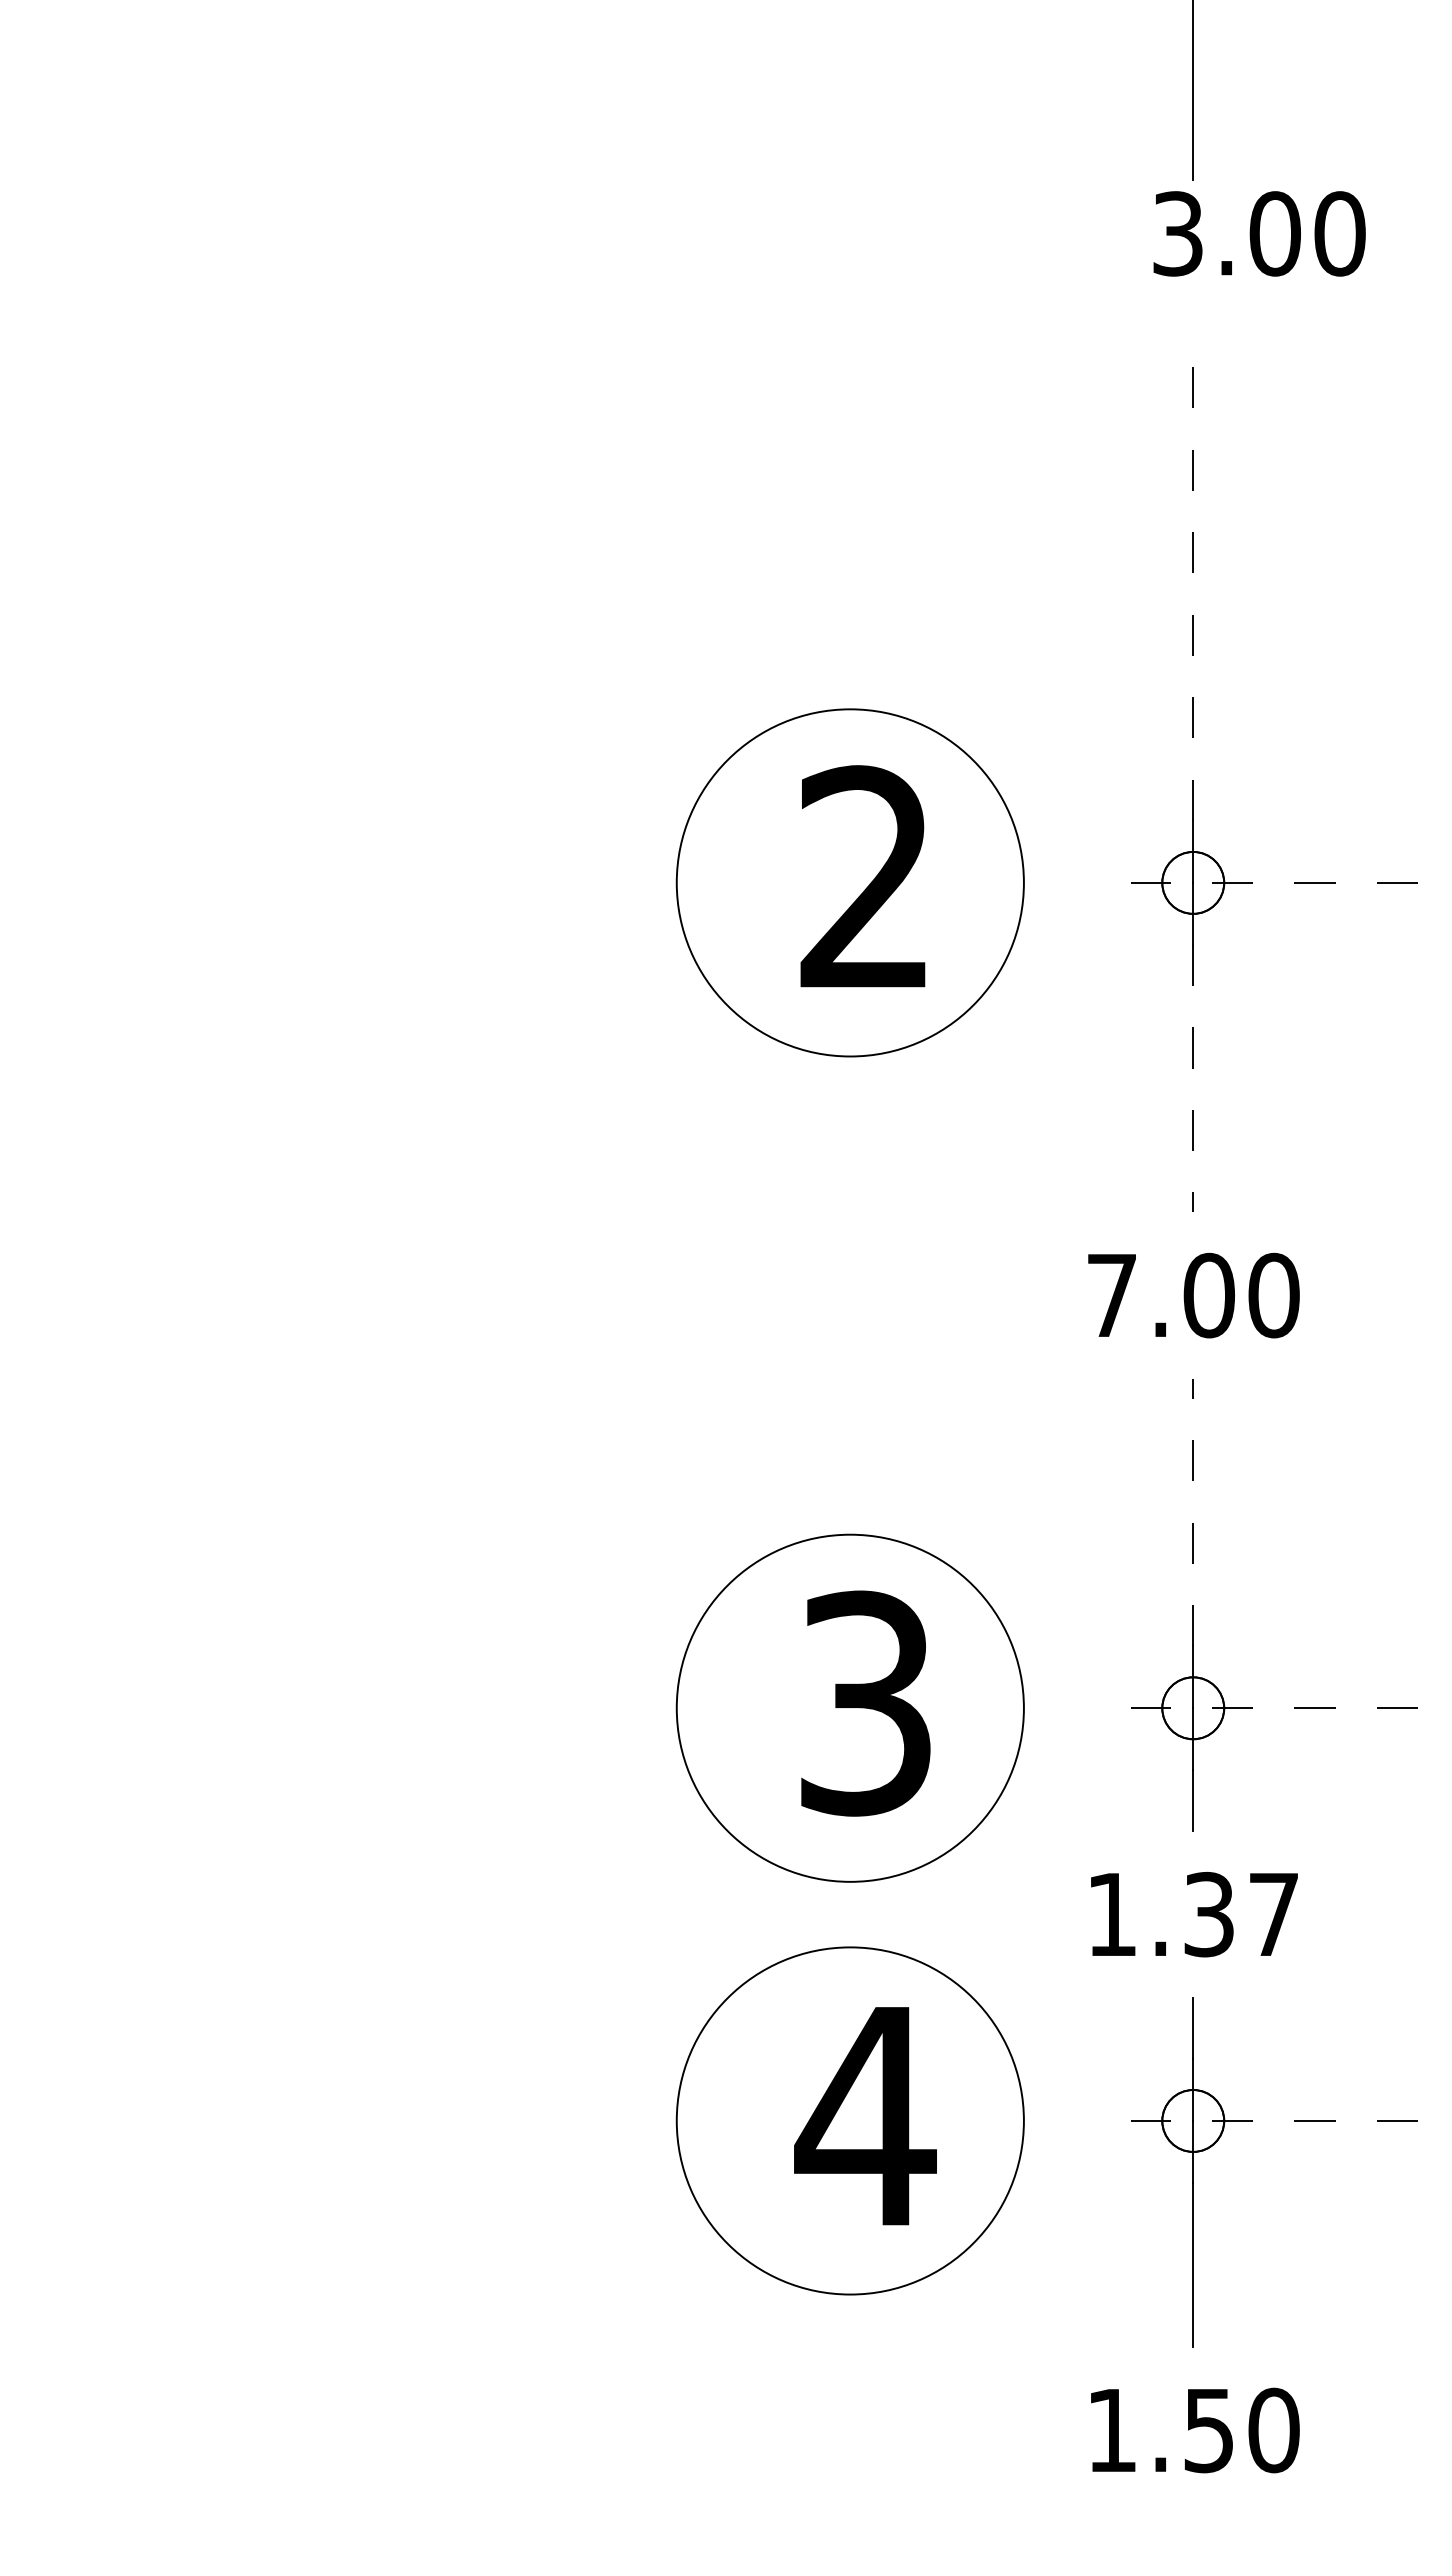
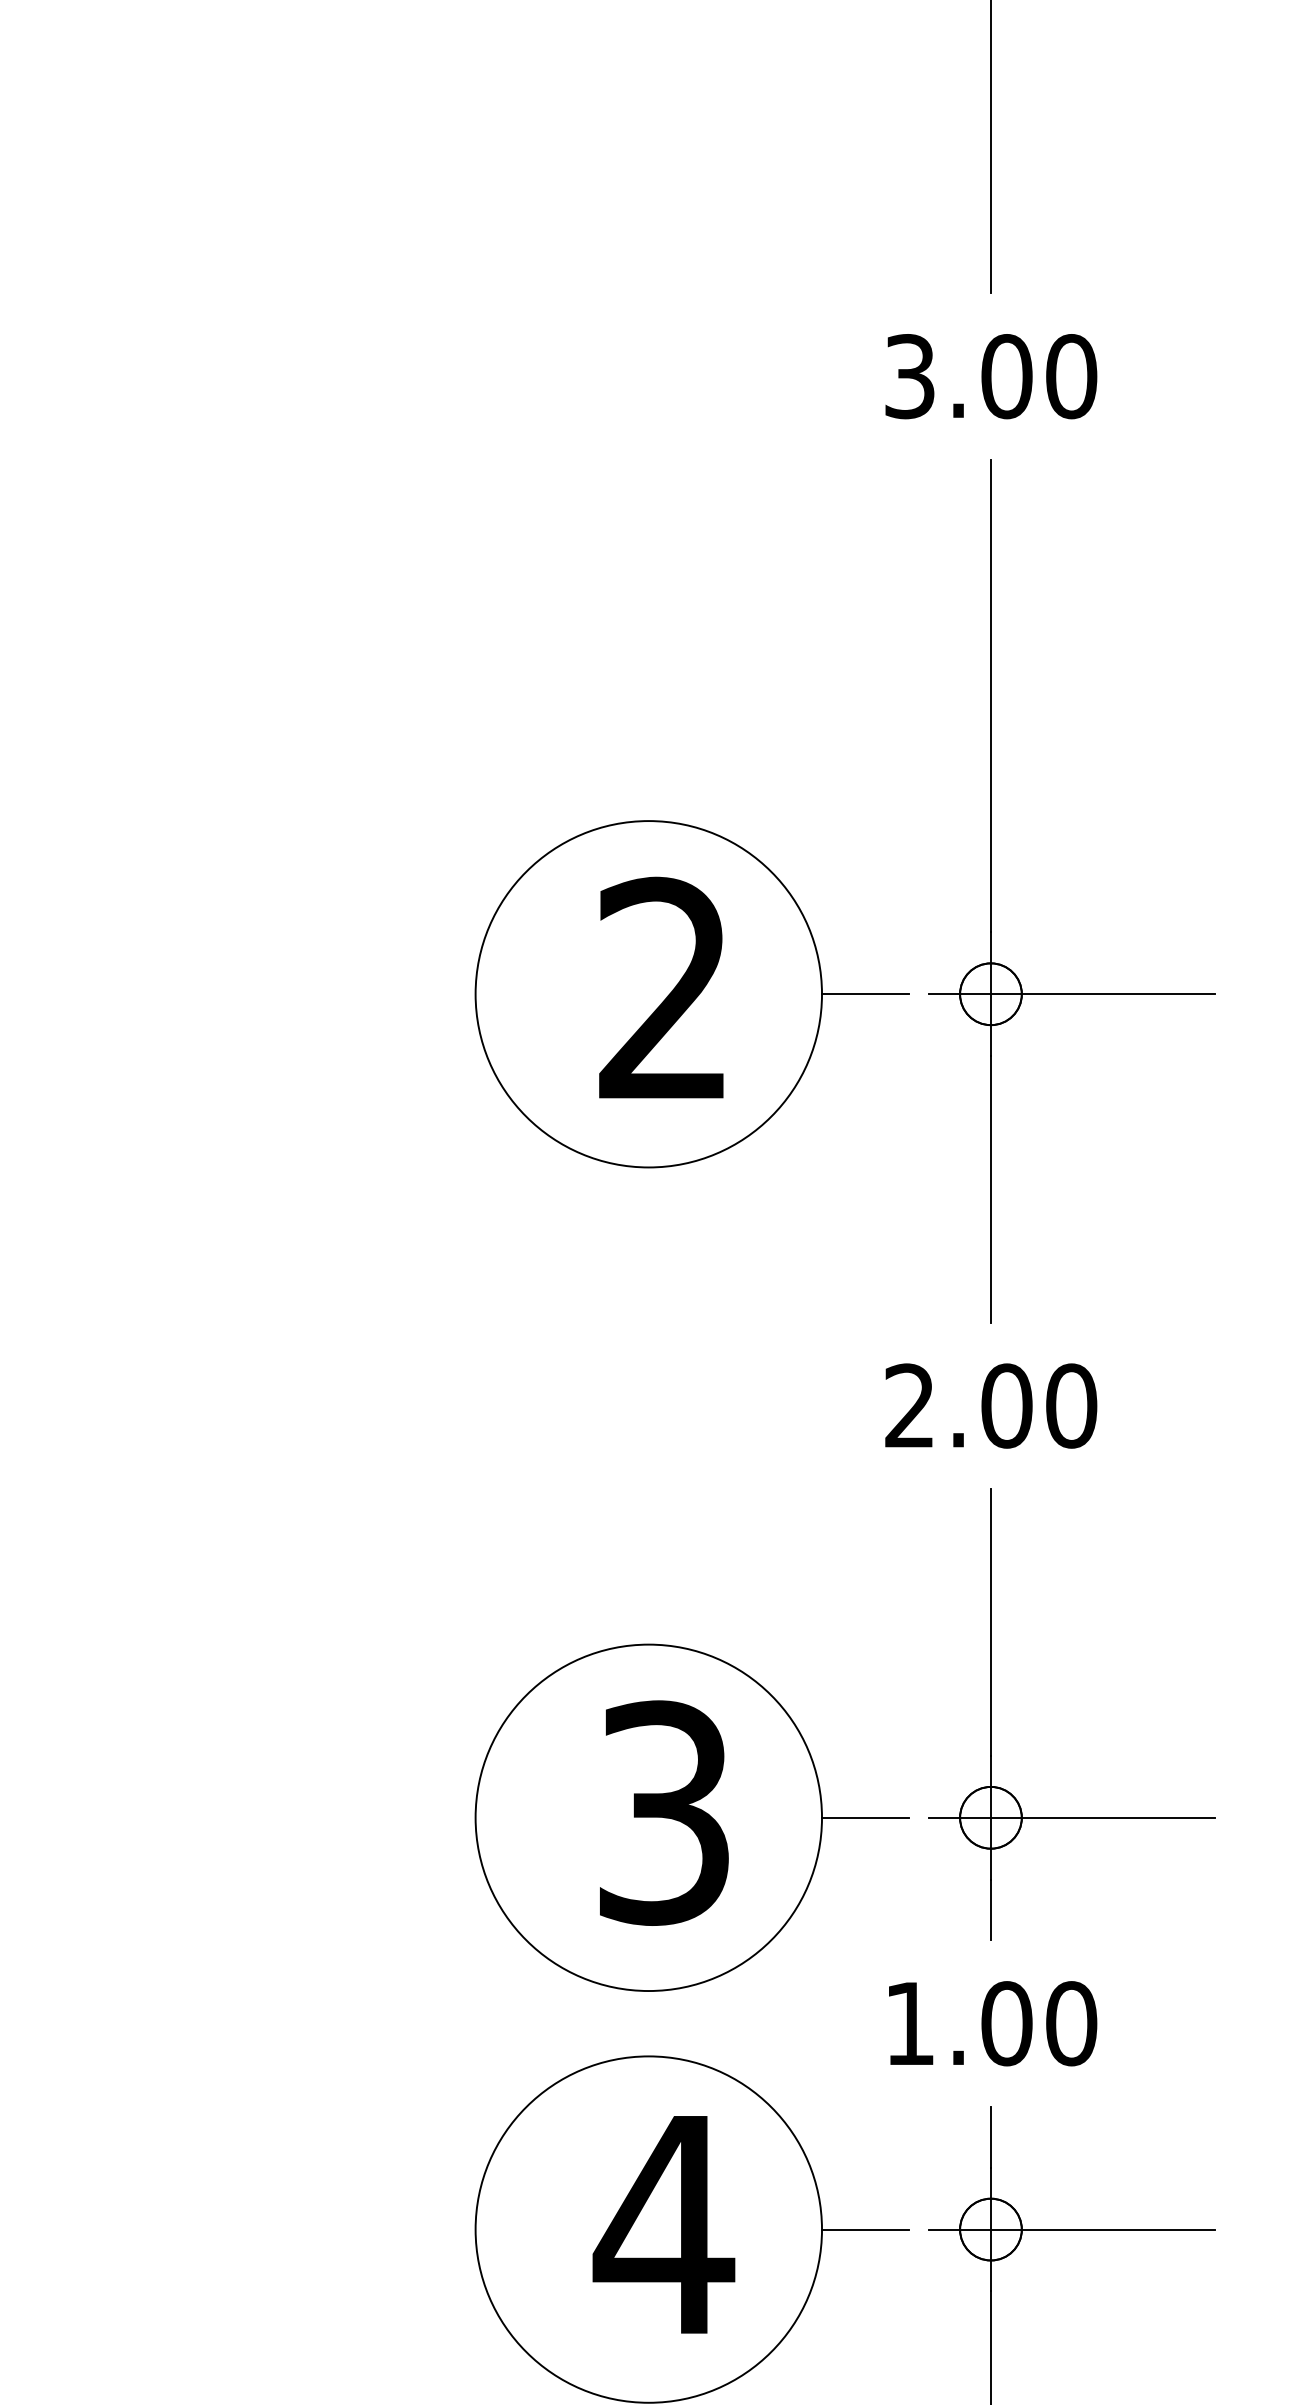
text: (1259, 233) -> (991, 376), moved
line: (1193, 584) -> (991, 696), dashed -> solid
line: (1066, 882) -> (864, 993), added
line: (1274, 882) -> (1072, 993), dashed -> solid
line: (1193, 1078) -> (991, 1189), dashed -> solid
text: (1111, 1294) -> (909, 1404), 7.00 -> 2.00
line: (1193, 1512) -> (991, 1622), dashed -> solid
line: (1066, 1708) -> (864, 1818), added
line: (1274, 1708) -> (1072, 1818), dashed -> solid
text: (1241, 1914) -> (1039, 2023), 1.37 -> 1.00
line: (1066, 2120) -> (864, 2229), added
line: (1274, 2120) -> (1072, 2229), dashed -> solid

